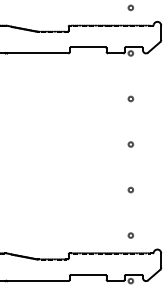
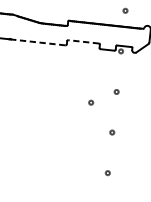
line: (87, 47) -> (82, 41), solid -> dashed
line: (37, 53) -> (37, 42), solid -> dashed
circle: (103, 113) -> (90, 102), added

